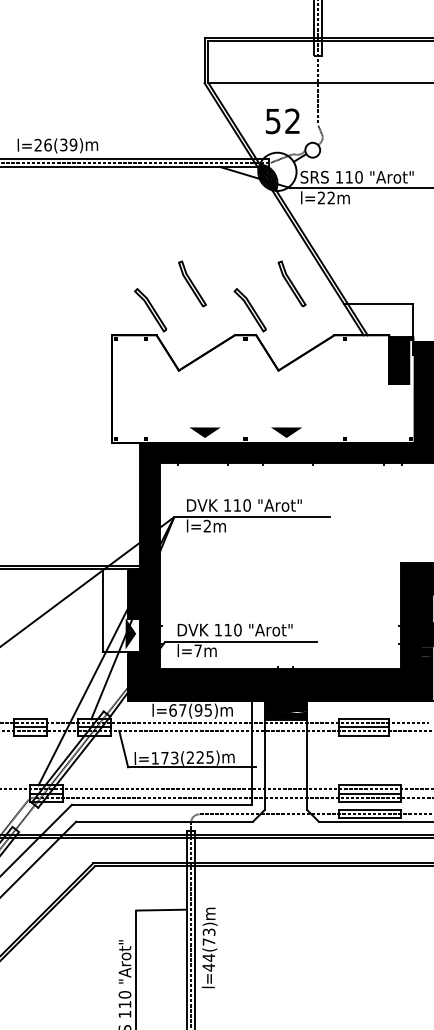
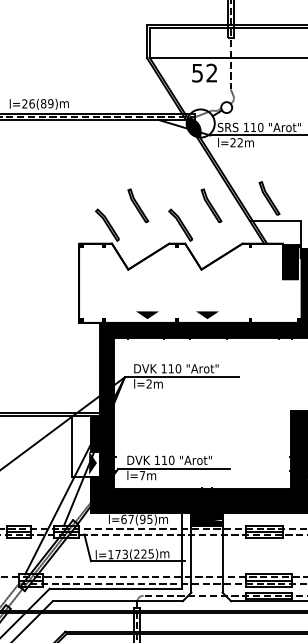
text: (282, 121) -> (204, 73), moved
text: (63, 144) -> (43, 103), l=26(39)m -> l=26(89)m
part: (370, 273) -> (269, 198), added

